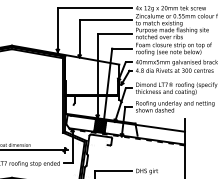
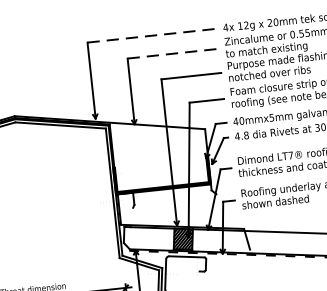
line: (95, 8) -> (153, 36), solid -> dashed
line: (106, 19) -> (174, 53), solid -> dashed

